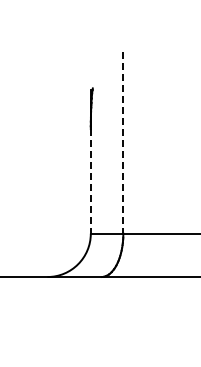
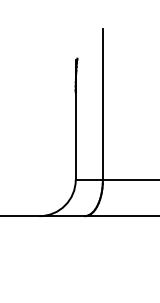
line: (123, 143) -> (103, 104), dashed -> solid
line: (90, 181) -> (75, 136), dashed -> solid

